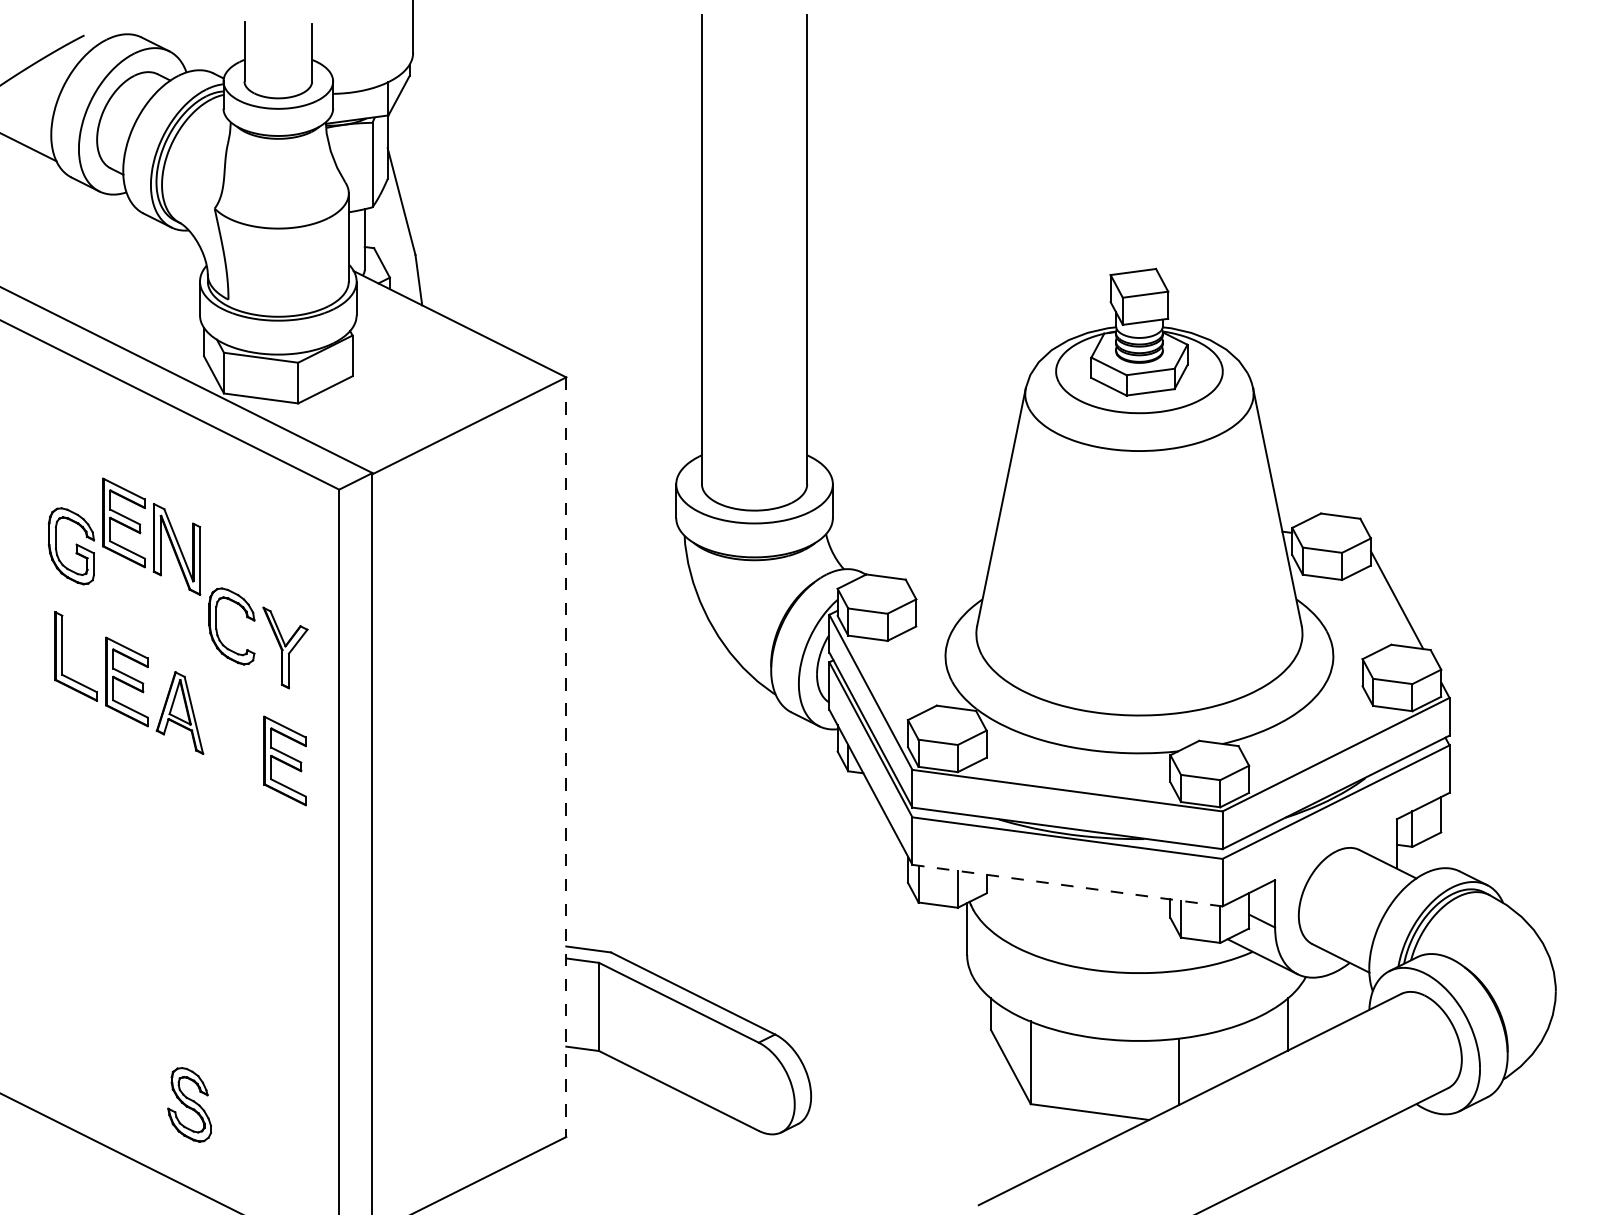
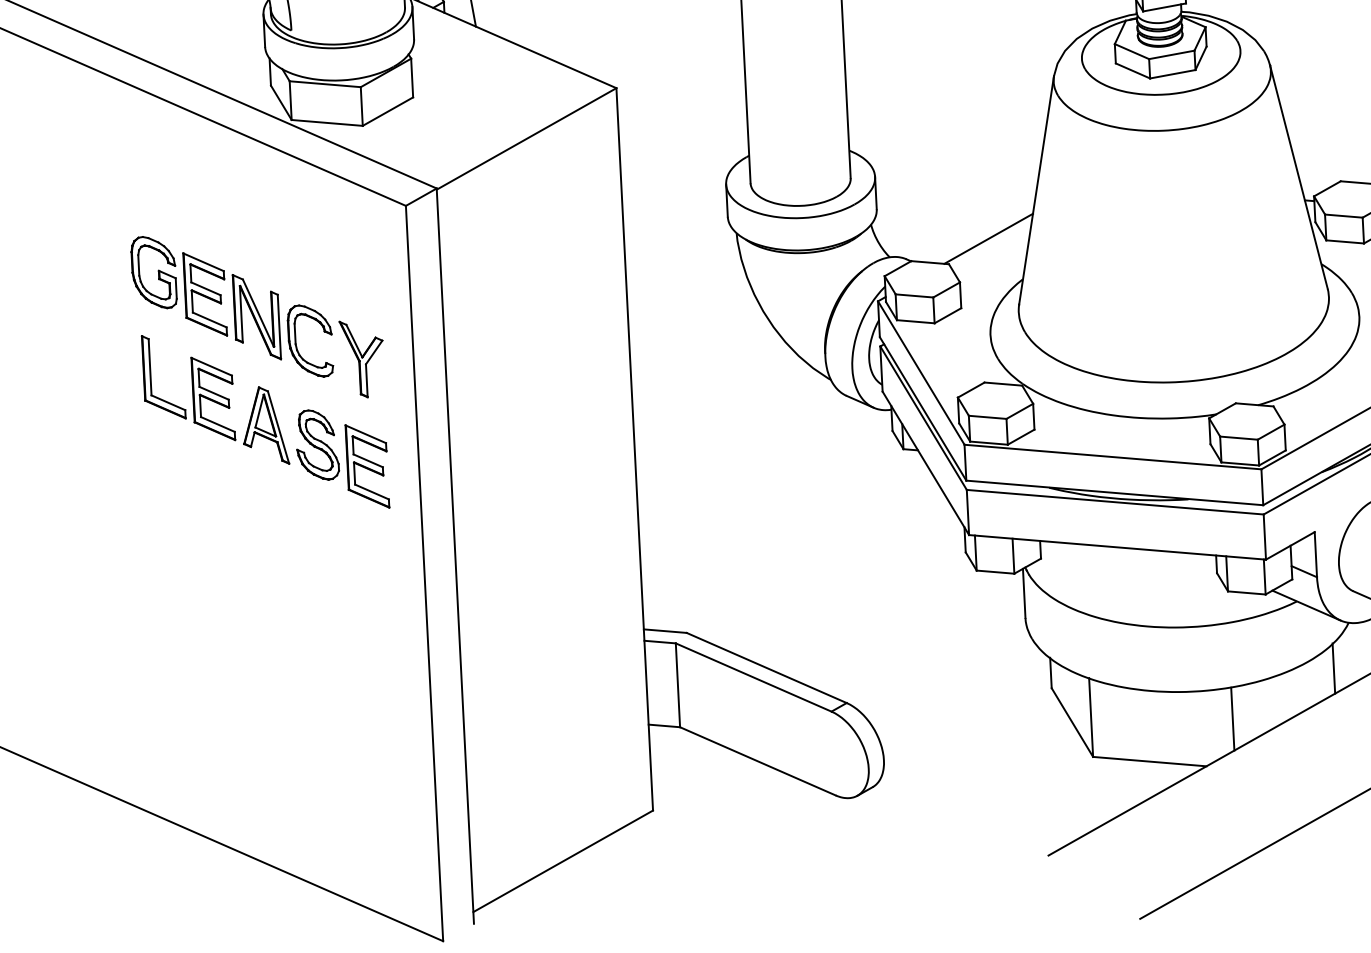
part: (151, 536) -> (232, 306), moved
line: (948, 555) -> (988, 239), added
line: (566, 757) -> (634, 449), dashed -> solid
line: (1067, 885) -> (1117, 547), dashed -> solid
part: (189, 1104) -> (317, 444), moved

